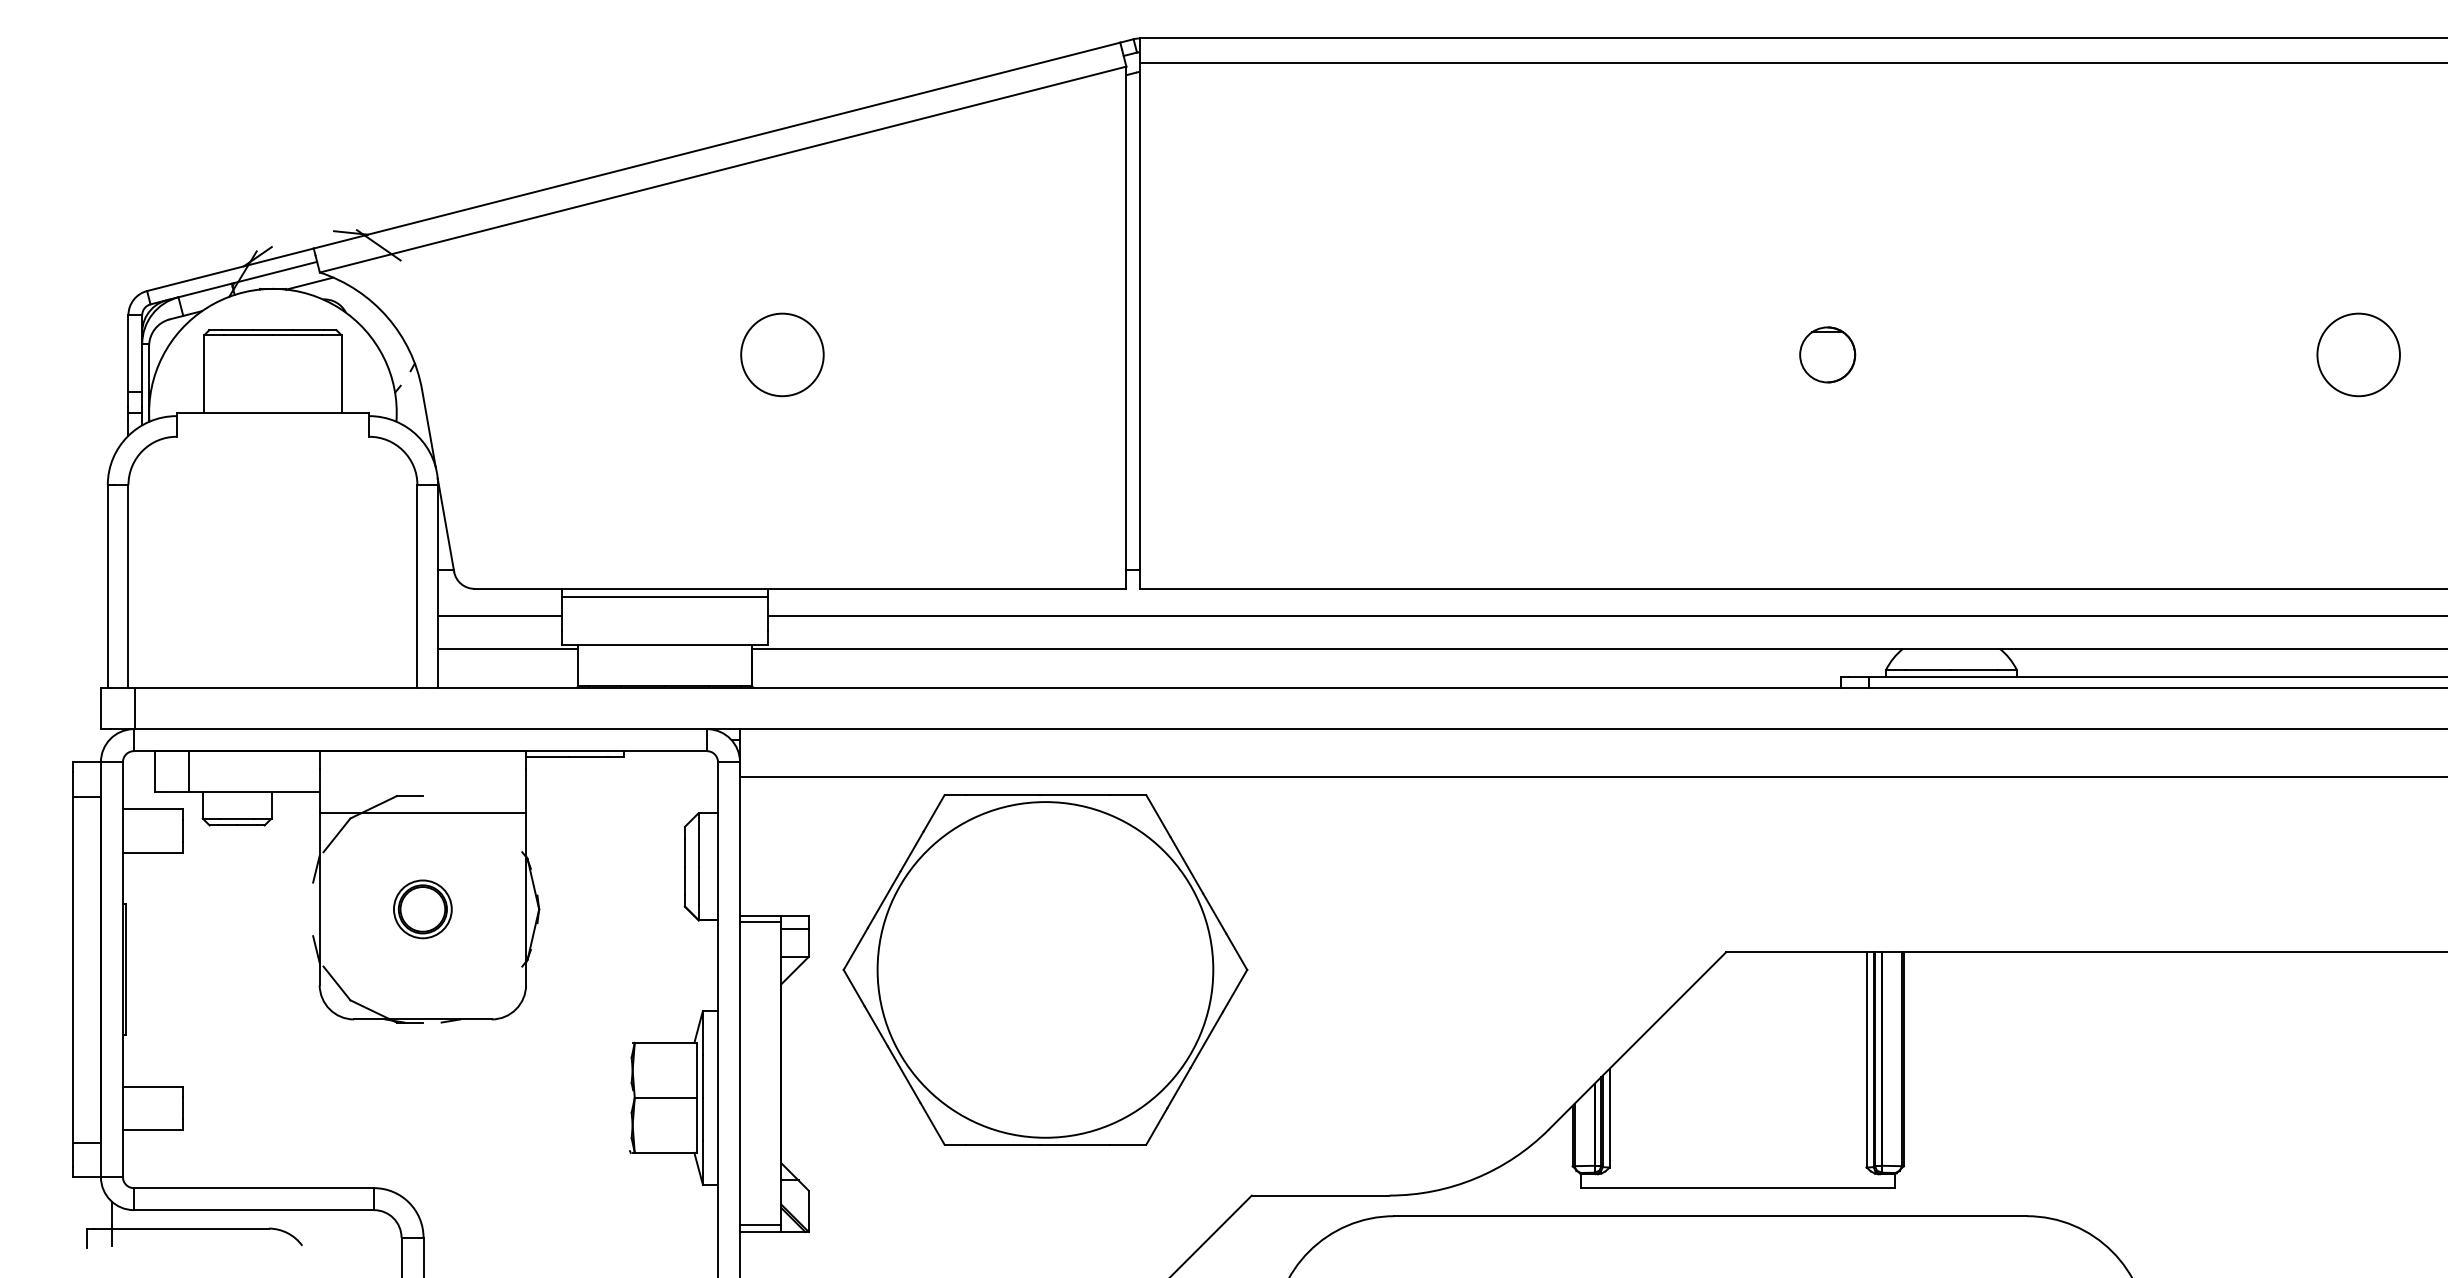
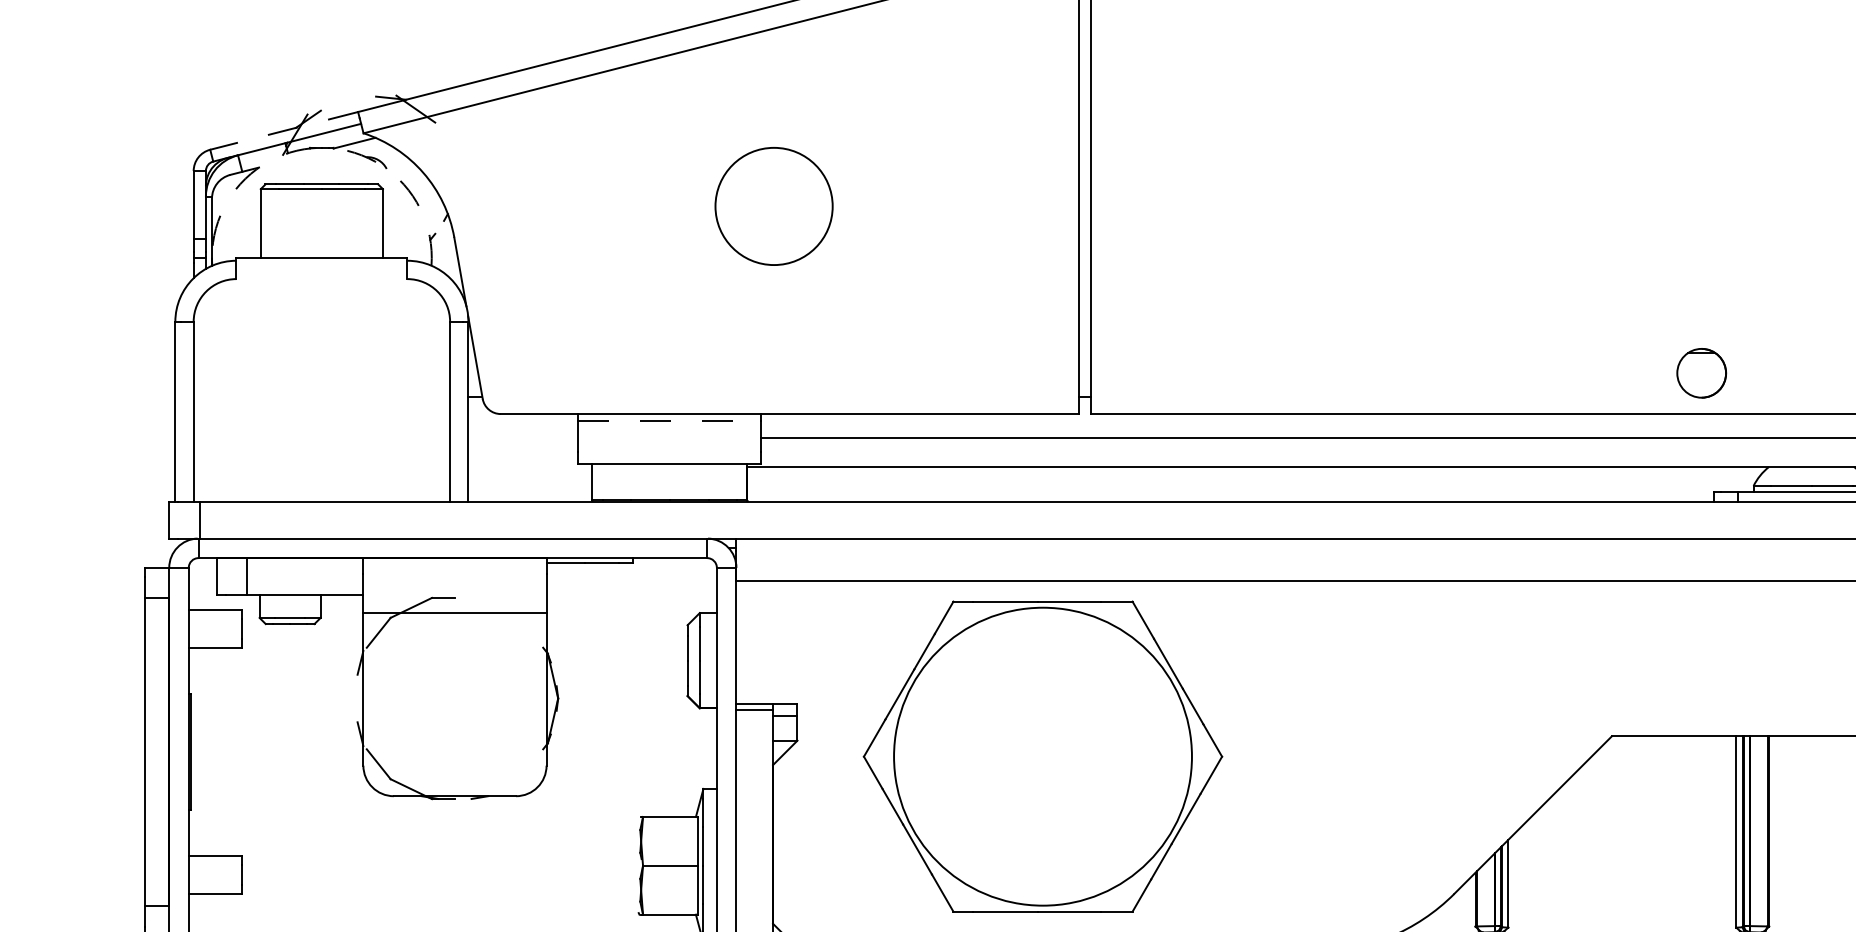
line: (230, 269) -> (284, 130), solid -> dashed
arc: (277, 288) -> (325, 147), solid -> dashed
circle: (782, 354) -> (774, 206), size x1.6
part: (1827, 354) -> (1701, 372), moved
line: (665, 597) -> (670, 421), solid -> dashed
line: (499, 615) -> (522, 437), removed
line: (507, 648) -> (530, 466), removed
part: (422, 909) -> (454, 698), removed
part: (1045, 969) -> (1043, 756), moved

